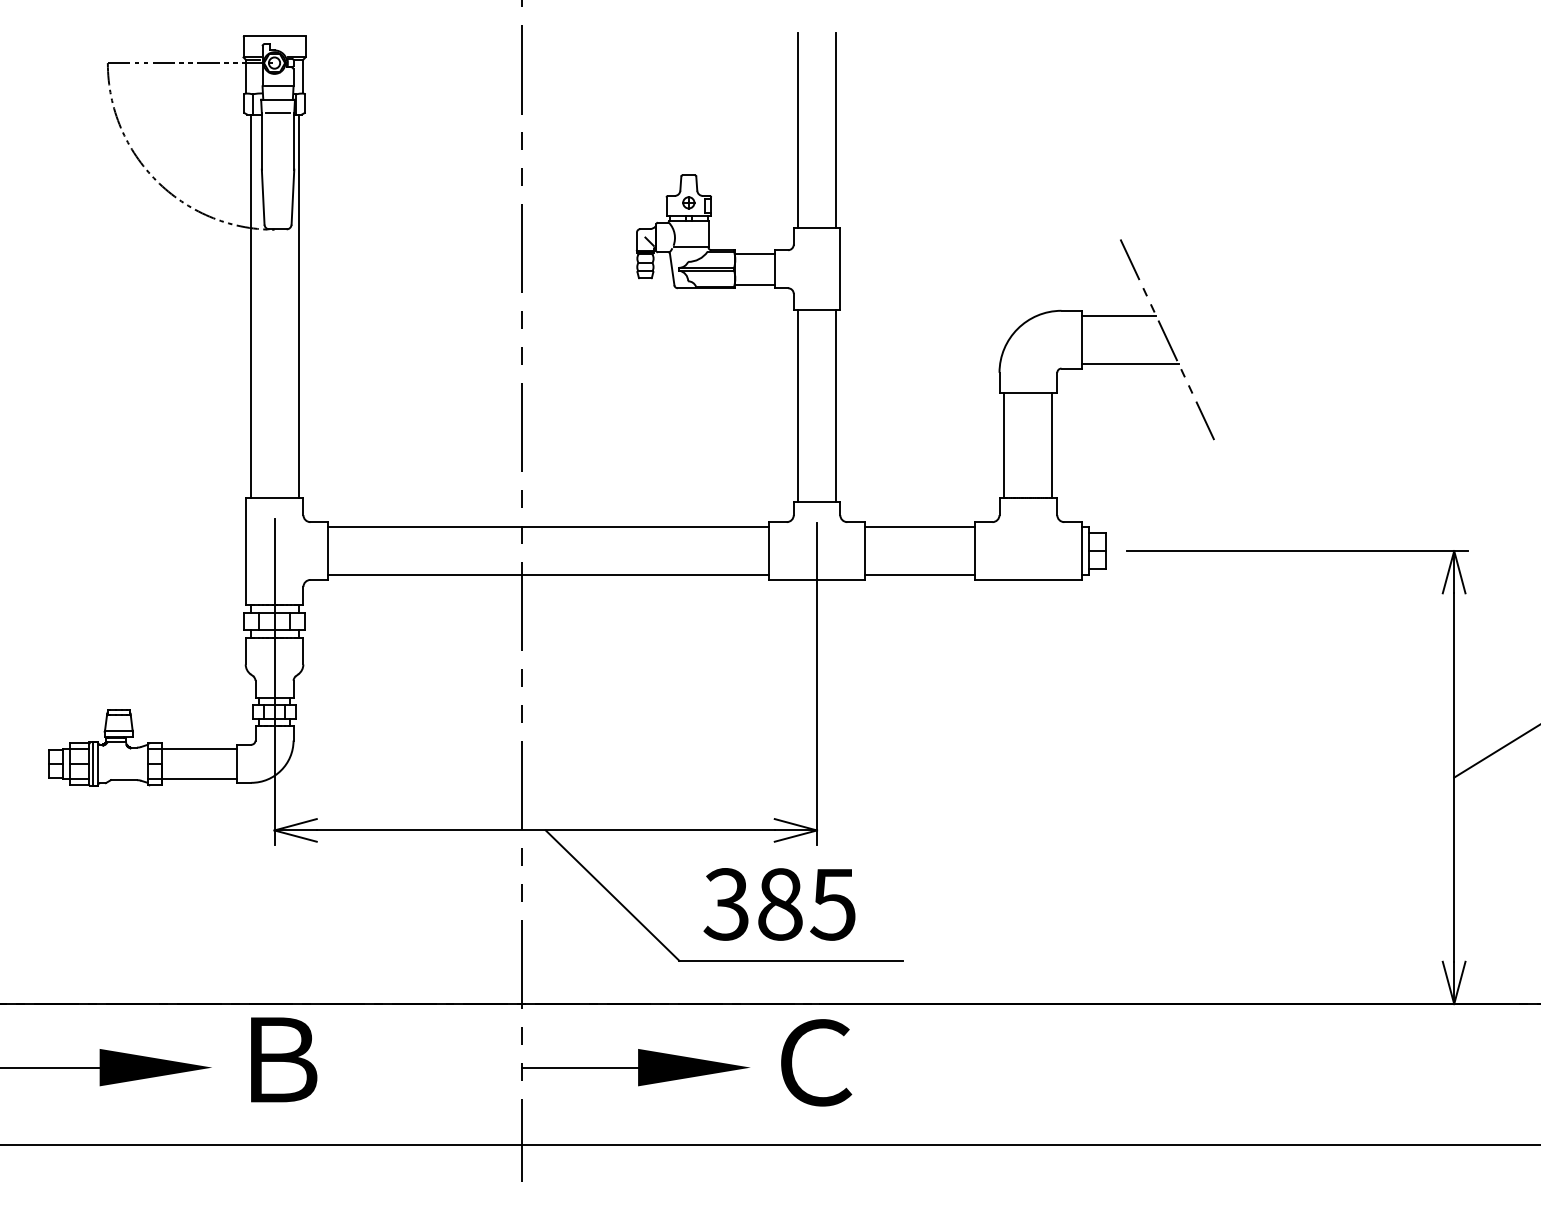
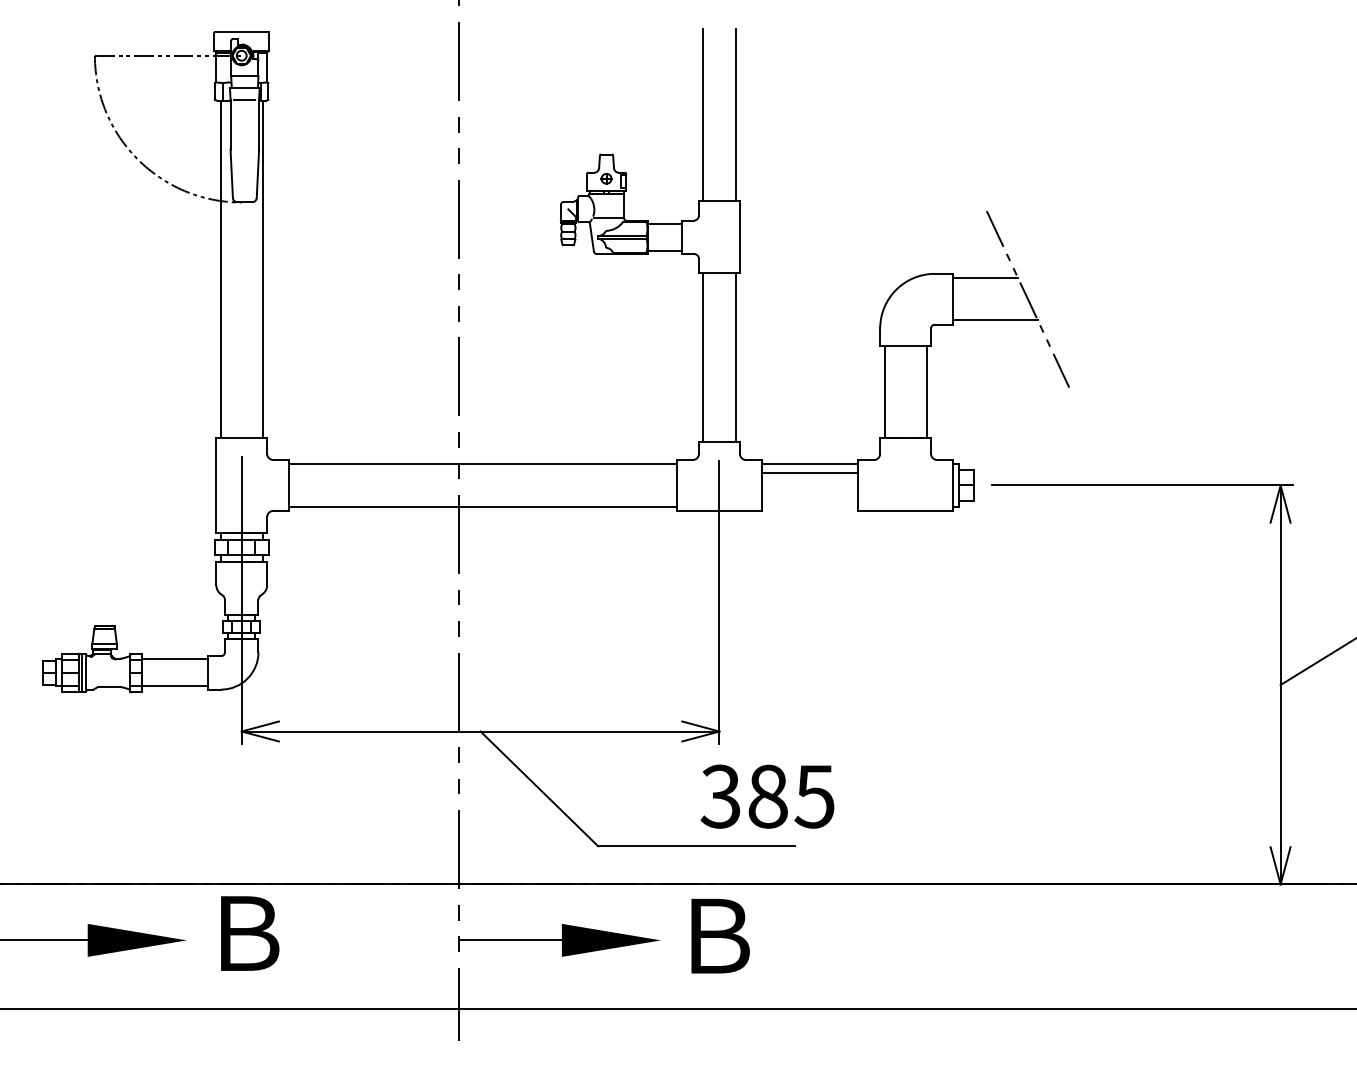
line: (919, 574) -> (809, 472), moved
text: (779, 904) -> (767, 796), moved
text: (815, 1062) -> (718, 935), Ｃ -> Ｂ

